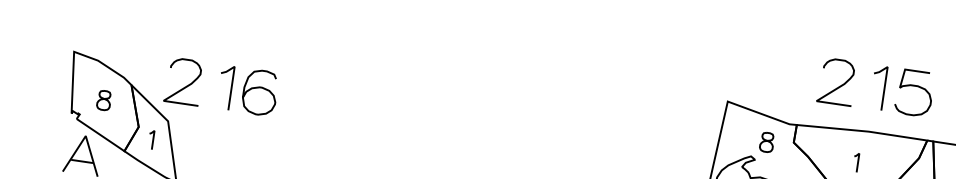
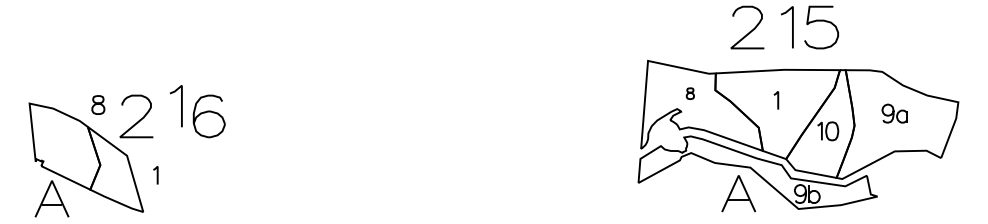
line: (231, 88) -> (181, 106), moved
part: (104, 99) -> (98, 104), moved
line: (151, 140) -> (156, 175), moved
part: (767, 142) -> (690, 93), size x0.6

